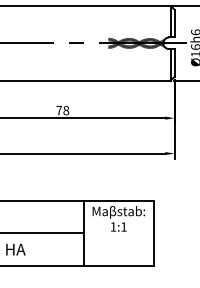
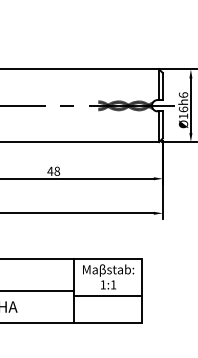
text: (59, 109) -> (50, 170), 78 -> 48
line: (118, 237) -> (108, 295), added

